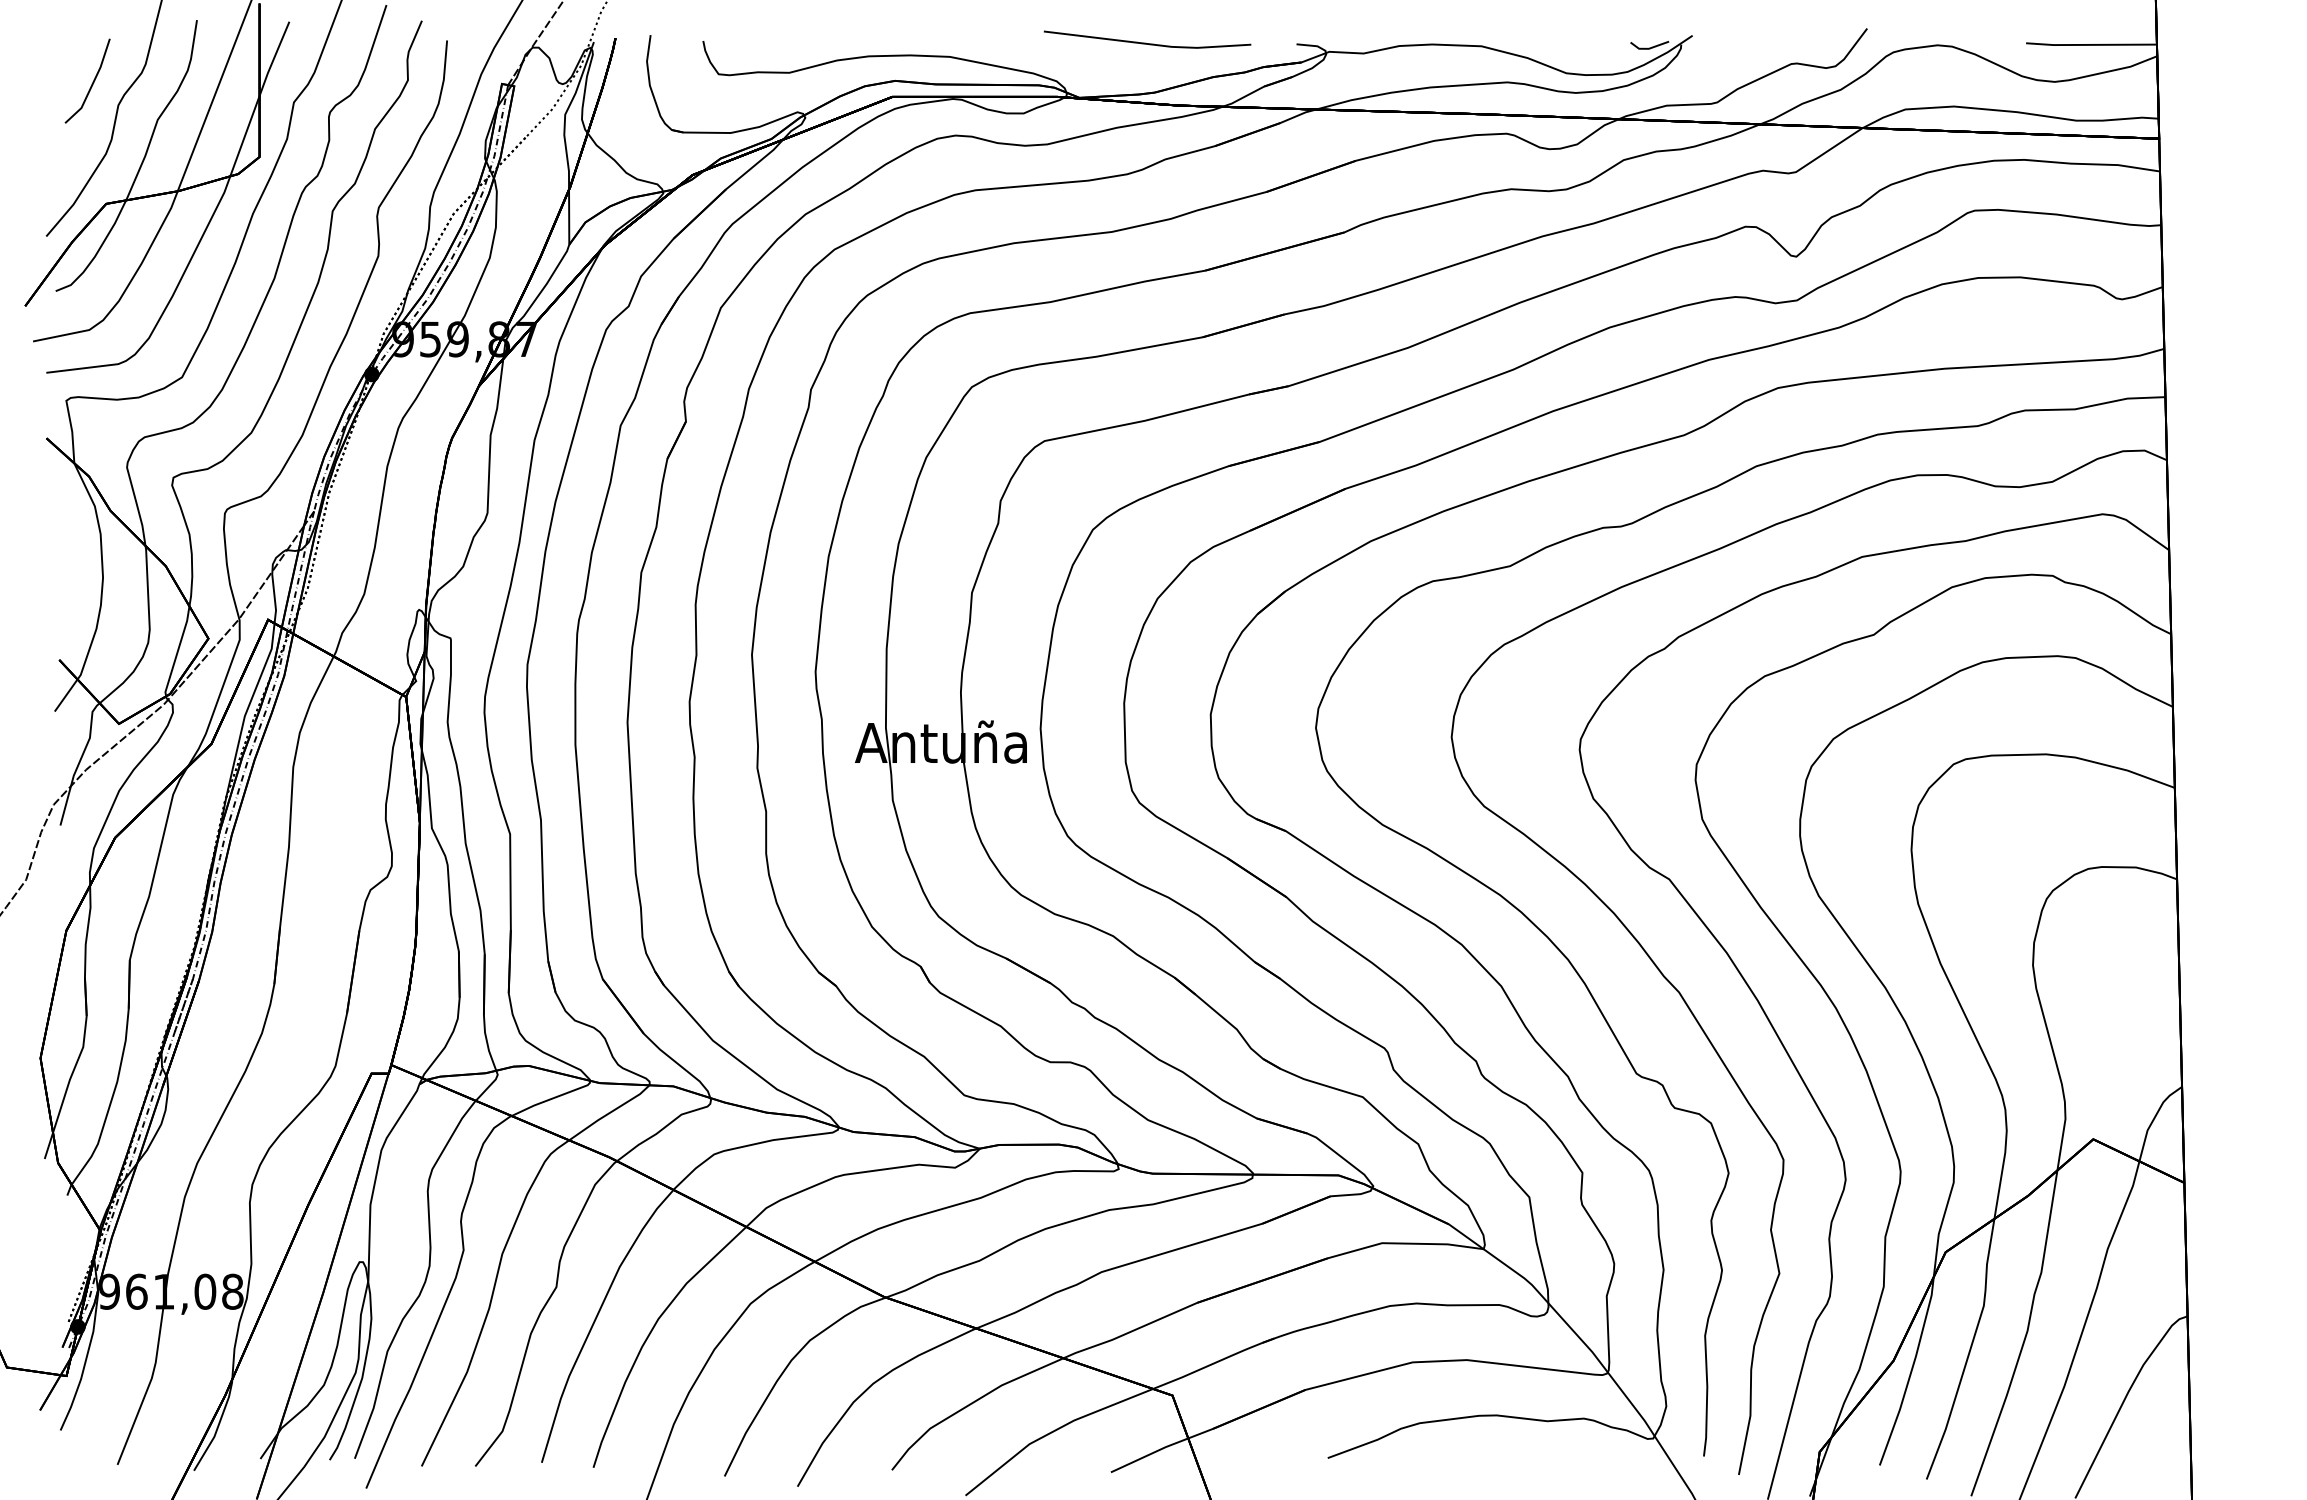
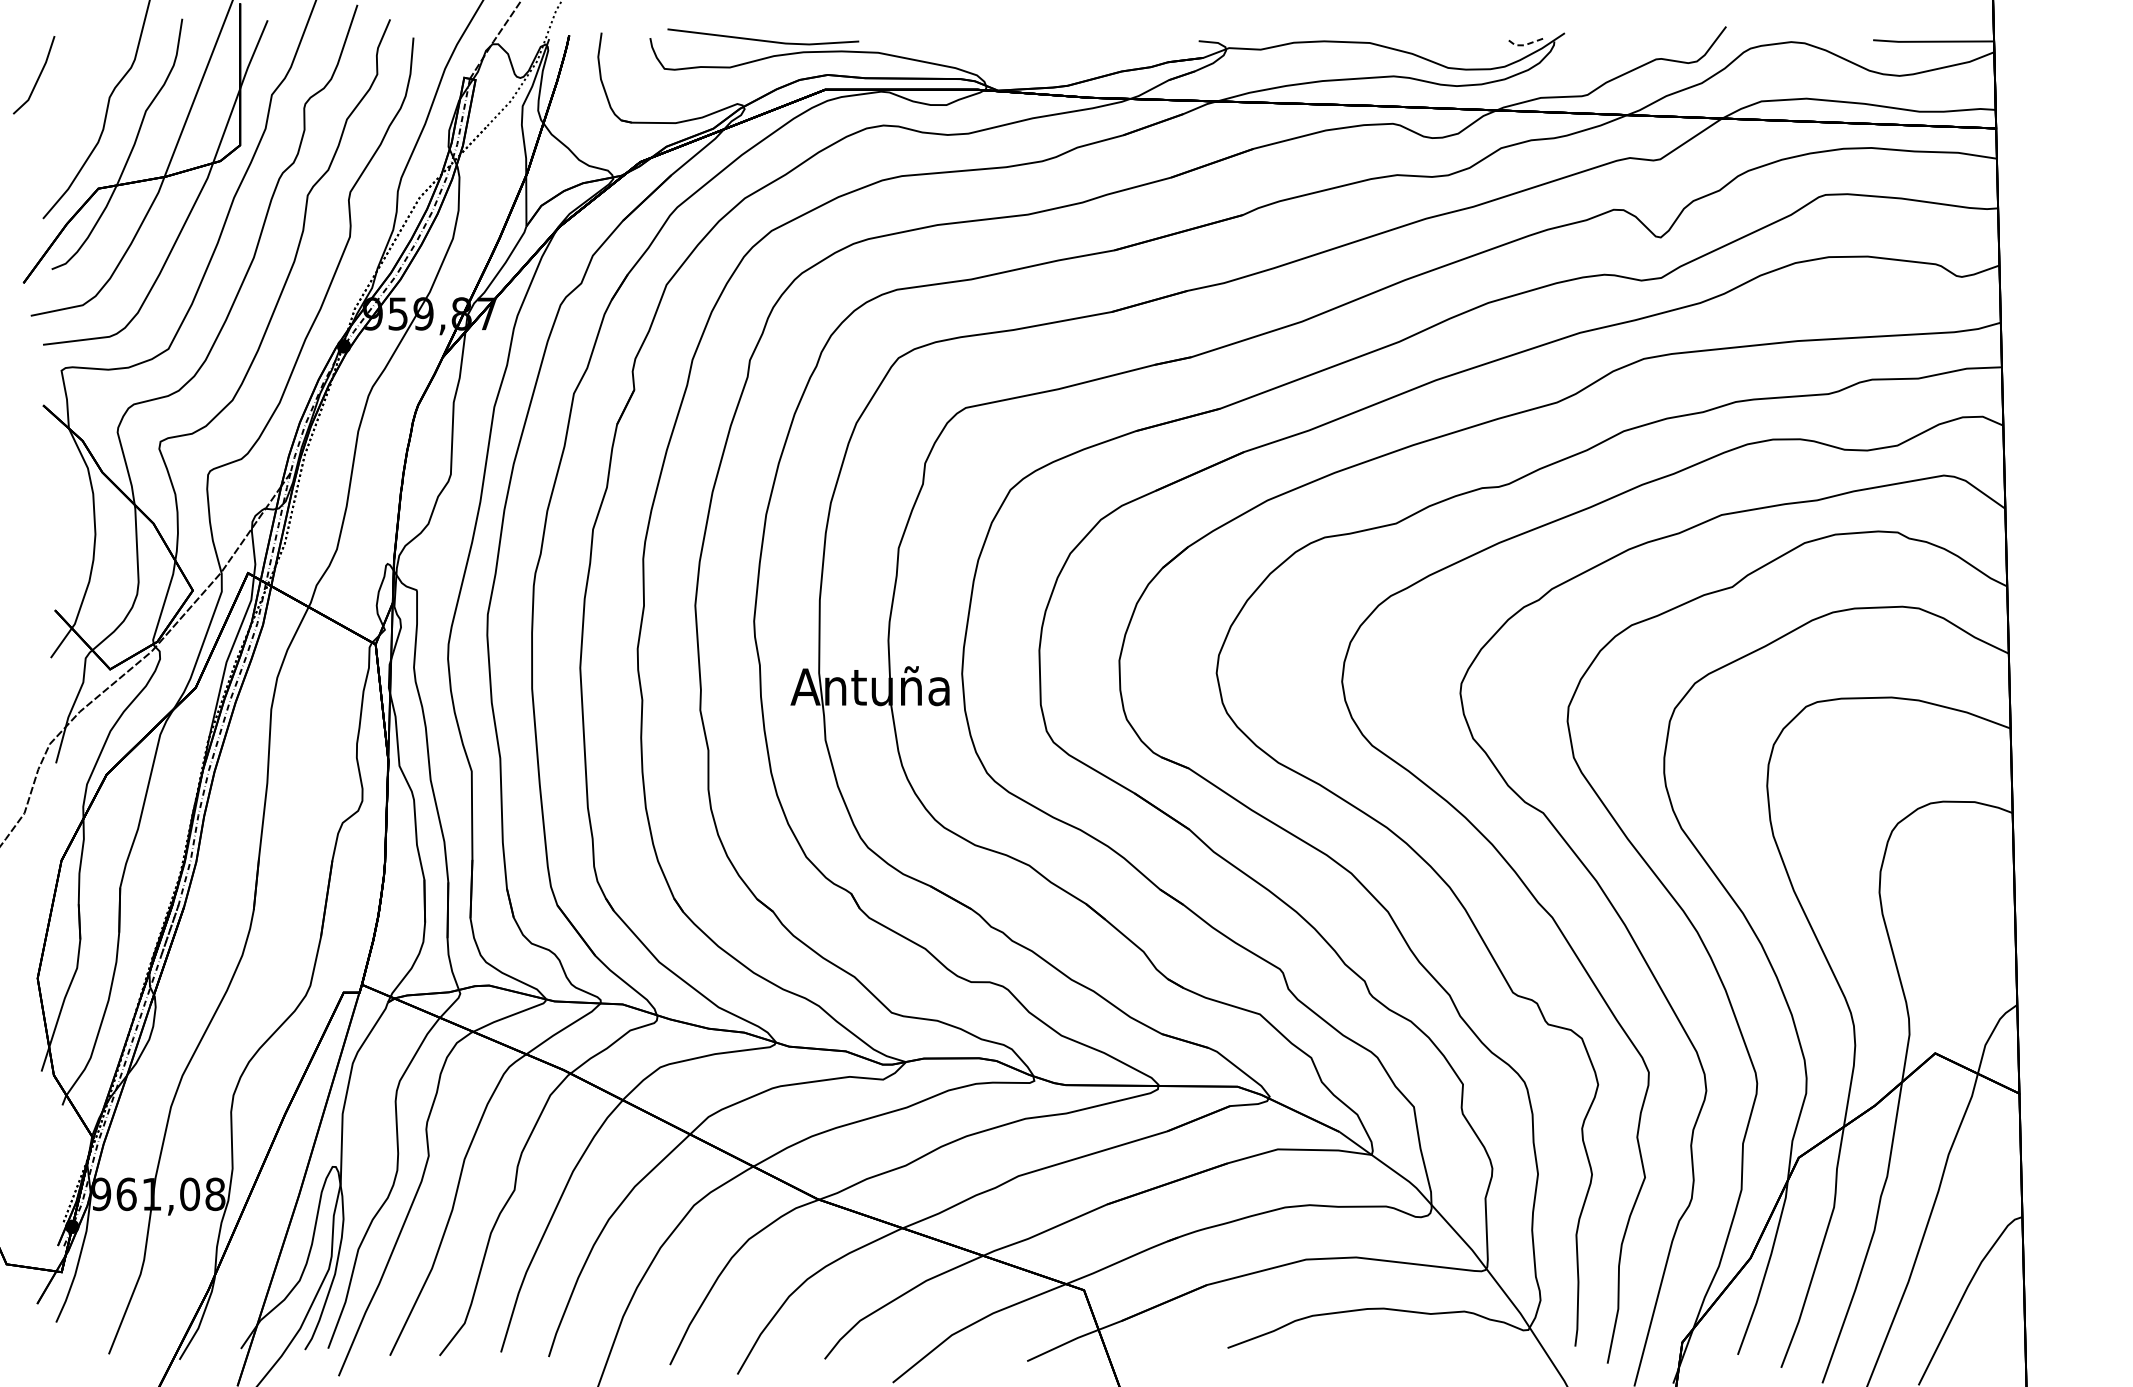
line: (1145, 42) -> (761, 39), moved
line: (1648, 48) -> (1524, 45), solid -> dashed
line: (92, 81) -> (38, 75), moved

